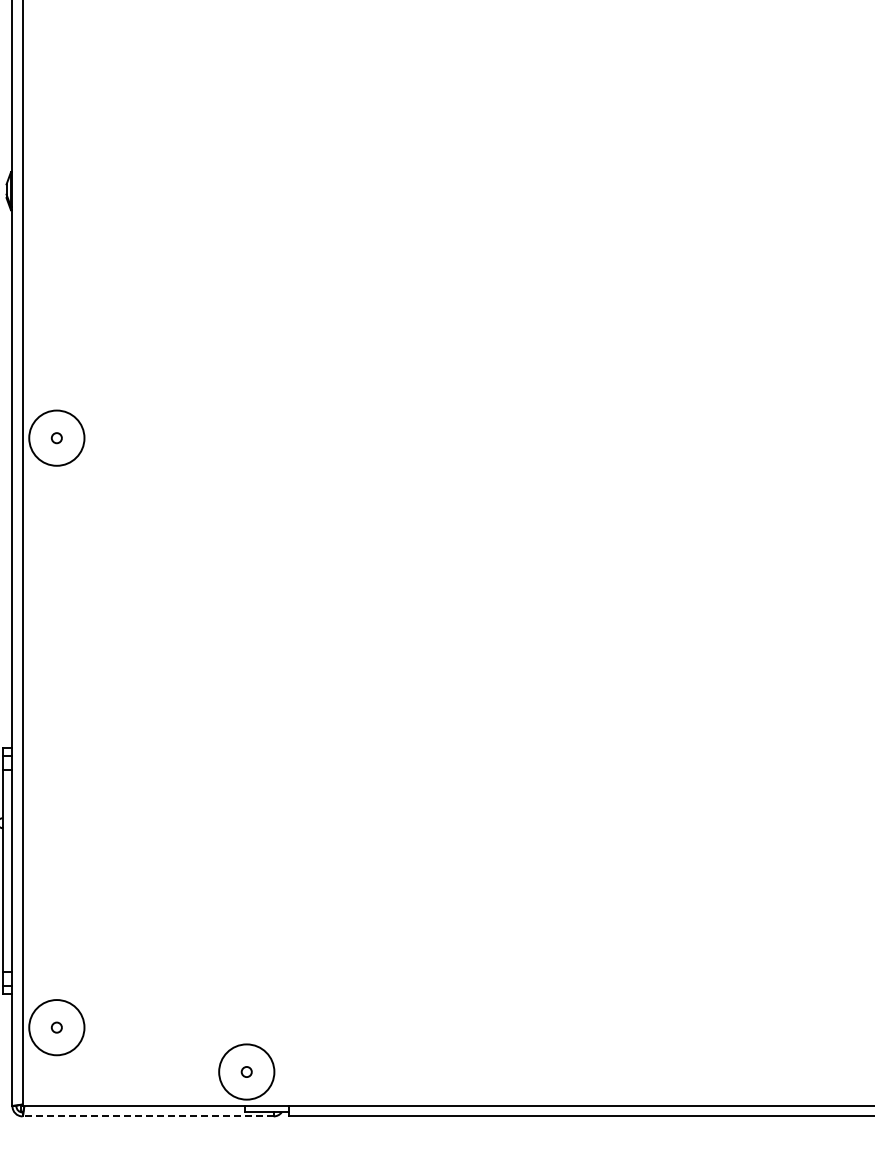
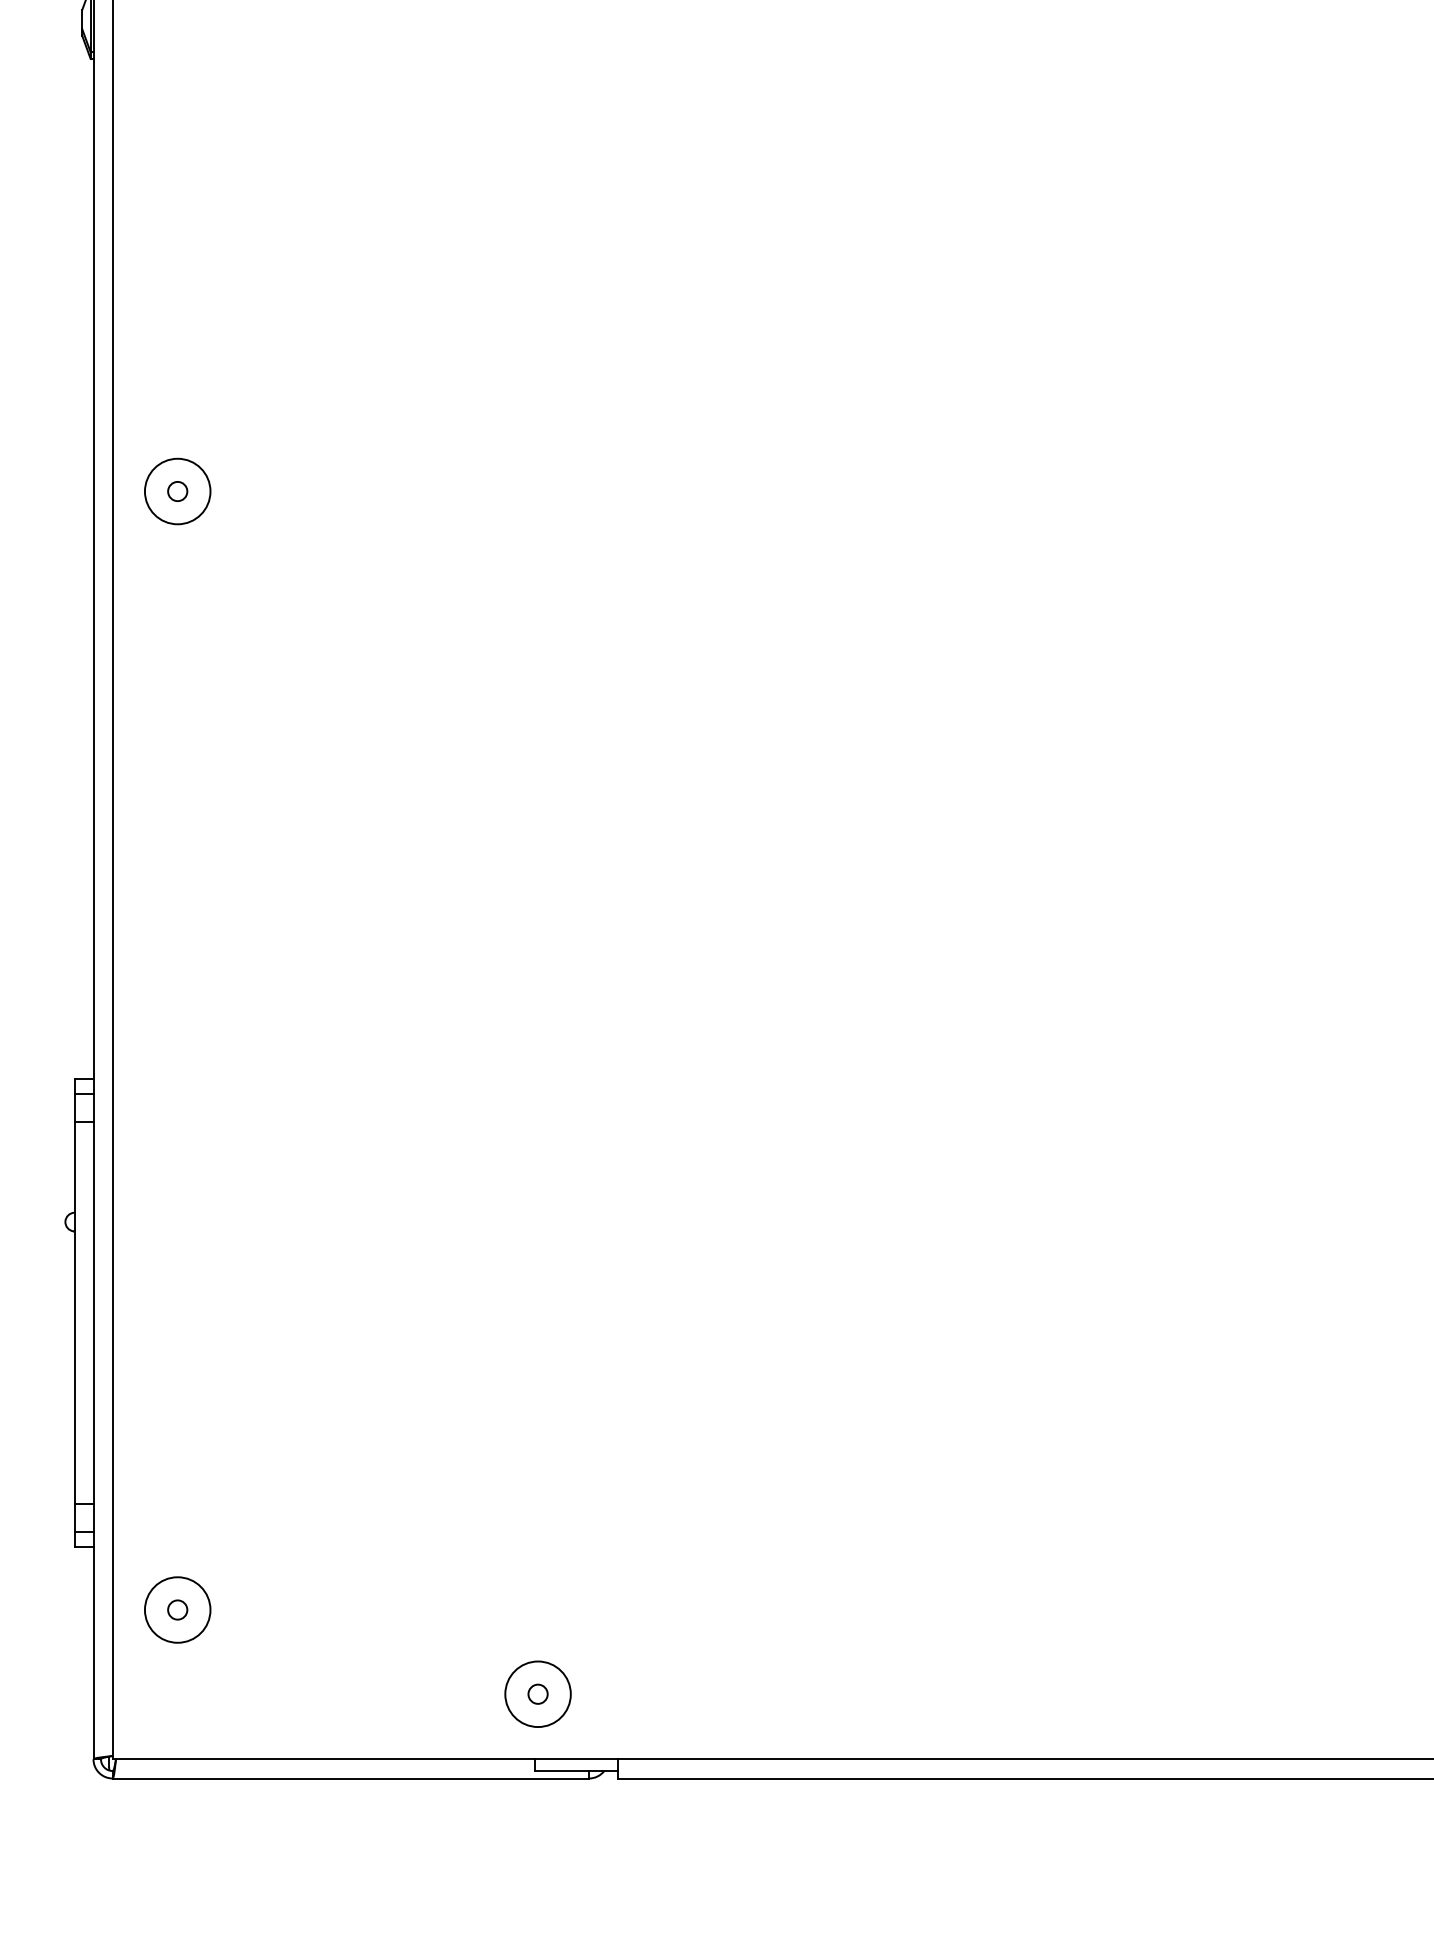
circle: (56, 437) -> (177, 490), size x0.62
circle: (56, 1027) -> (177, 1609), size x0.62
circle: (246, 1071) -> (537, 1693), size x0.62
line: (148, 1116) -> (351, 1778), dashed -> solid

